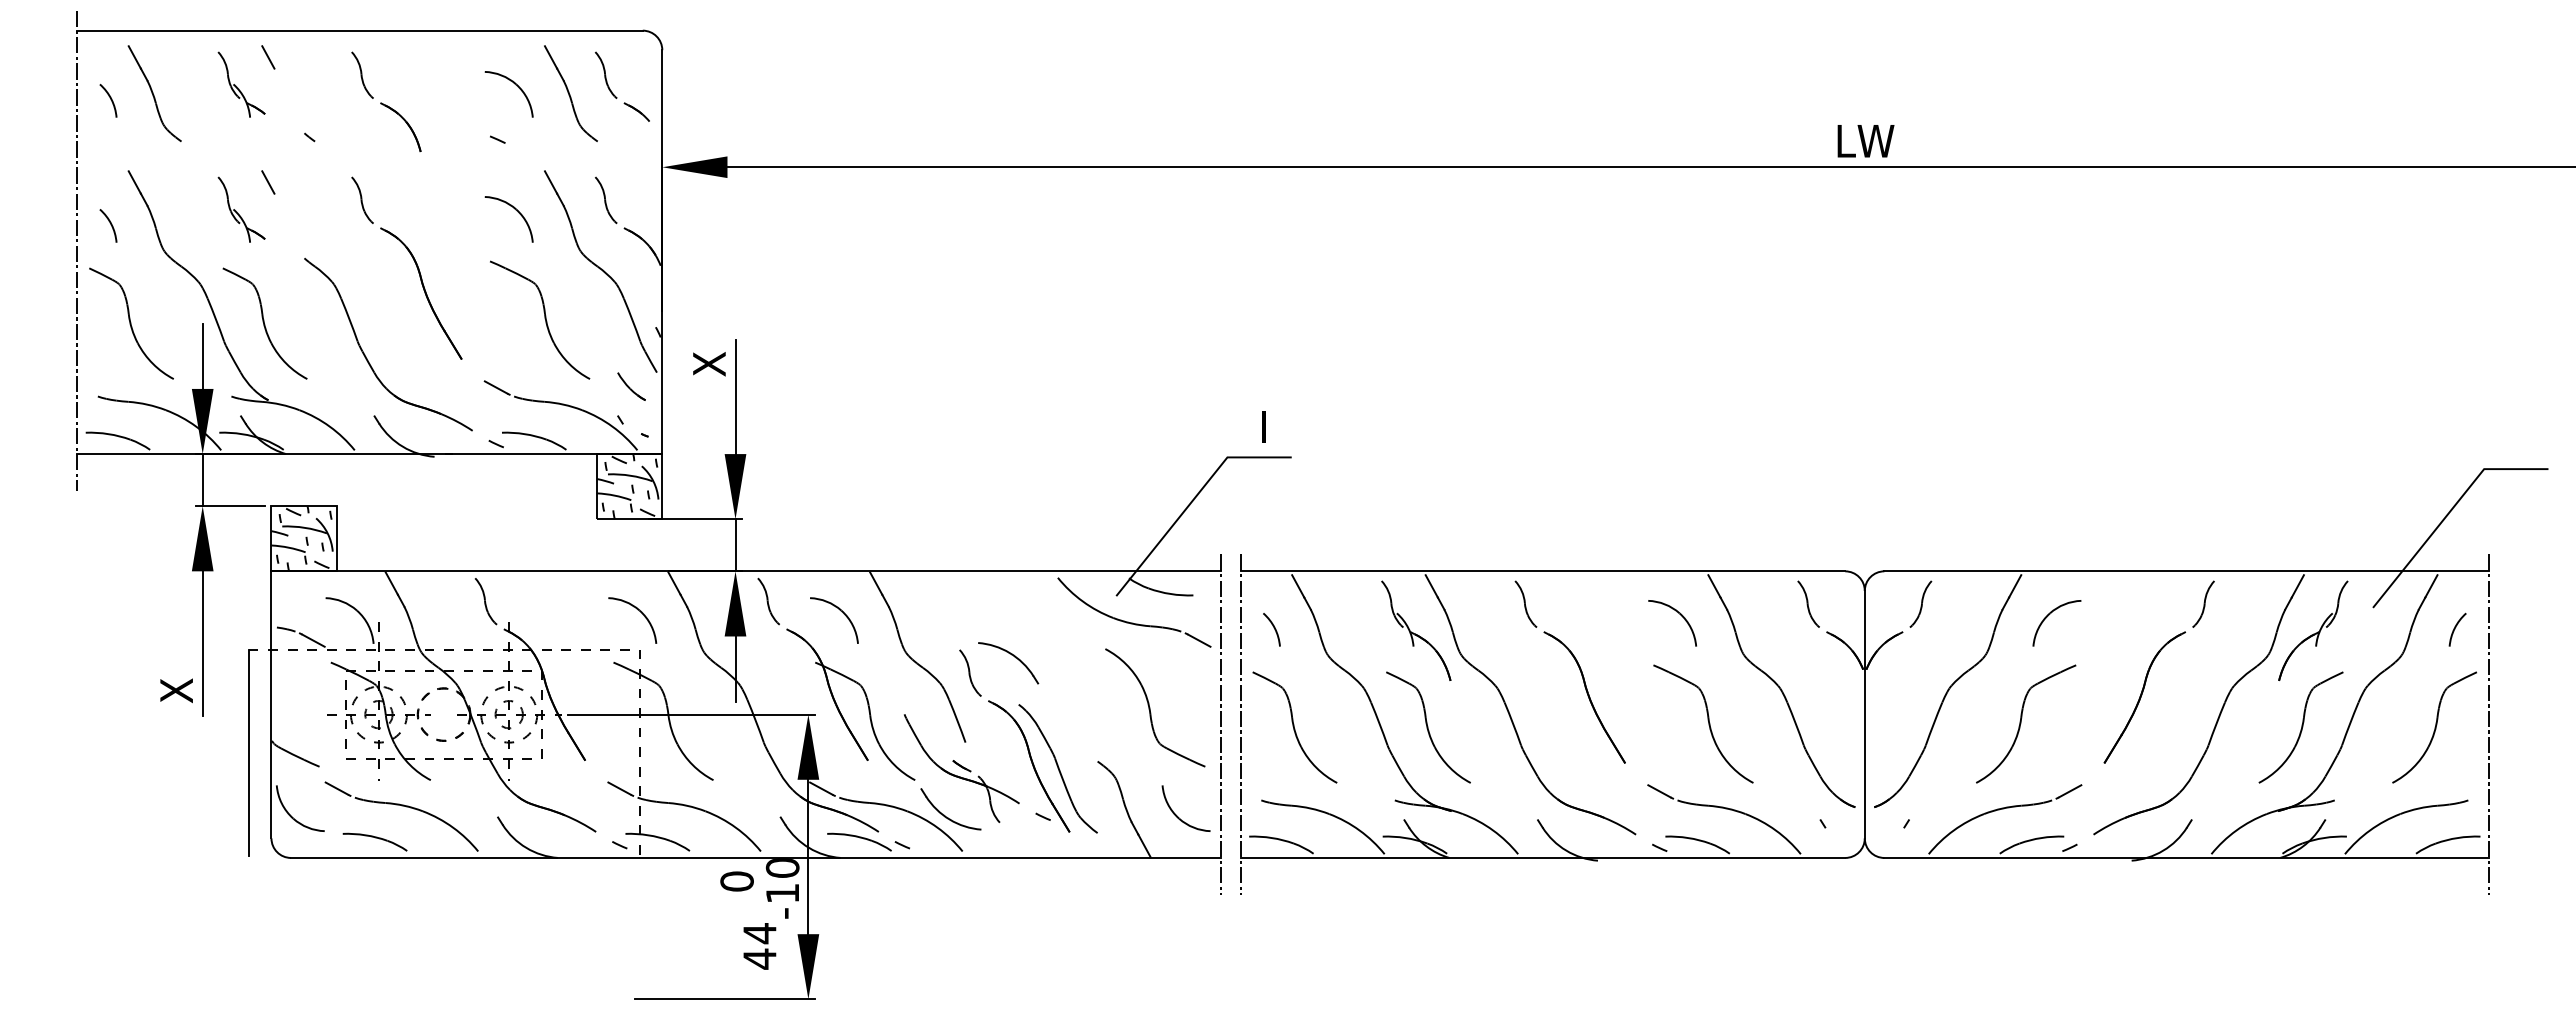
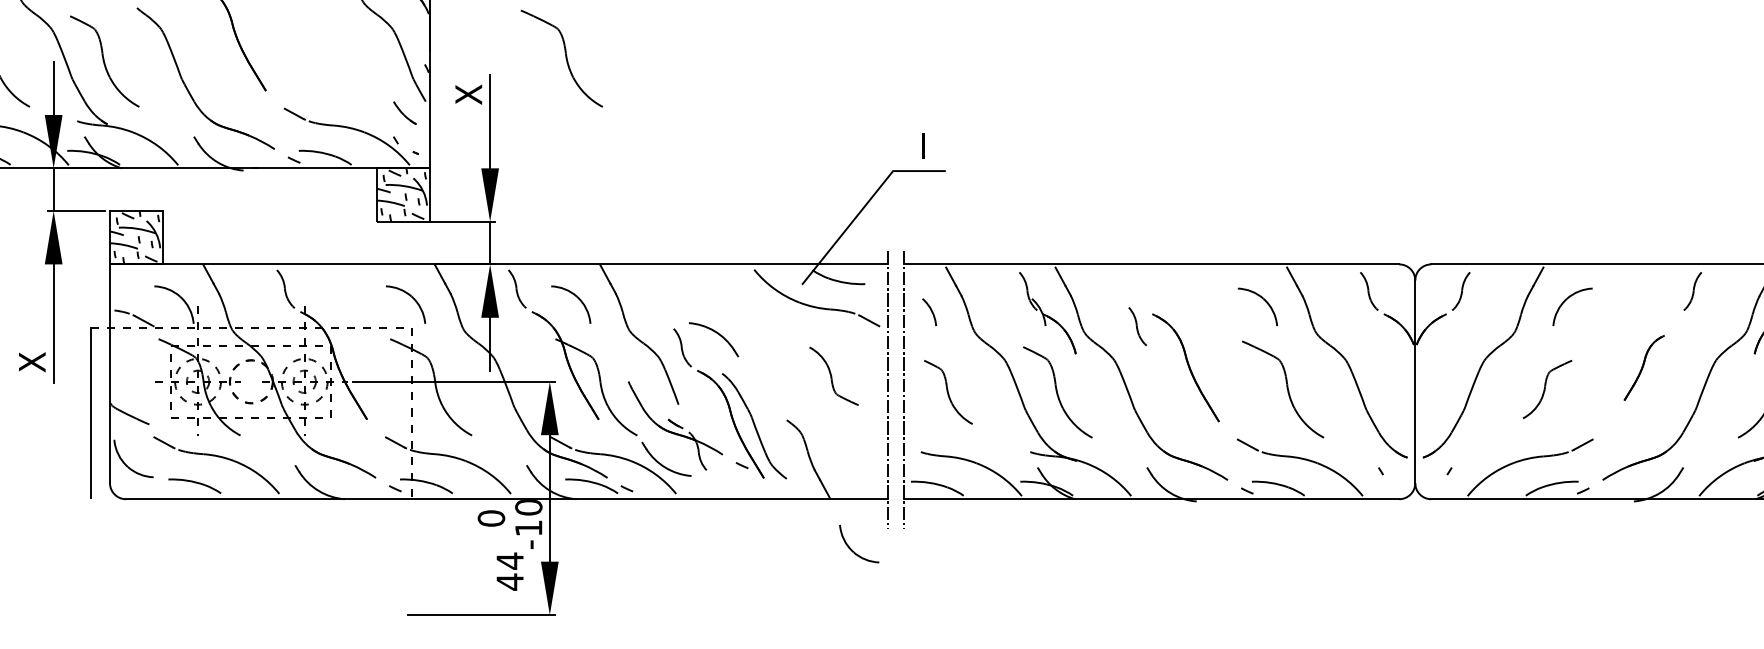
part: (540, 319) -> (562, 58), moved
part: (1525, 603) -> (1137, 325), moved
part: (2144, 697) -> (1644, 367), size x0.6
part: (1155, 707) -> (834, 375), size x0.6
part: (2026, 723) -> (1547, 389), size x0.6
part: (1294, 727) -> (948, 392), size x0.7
part: (1177, 815) -> (852, 549), moved

